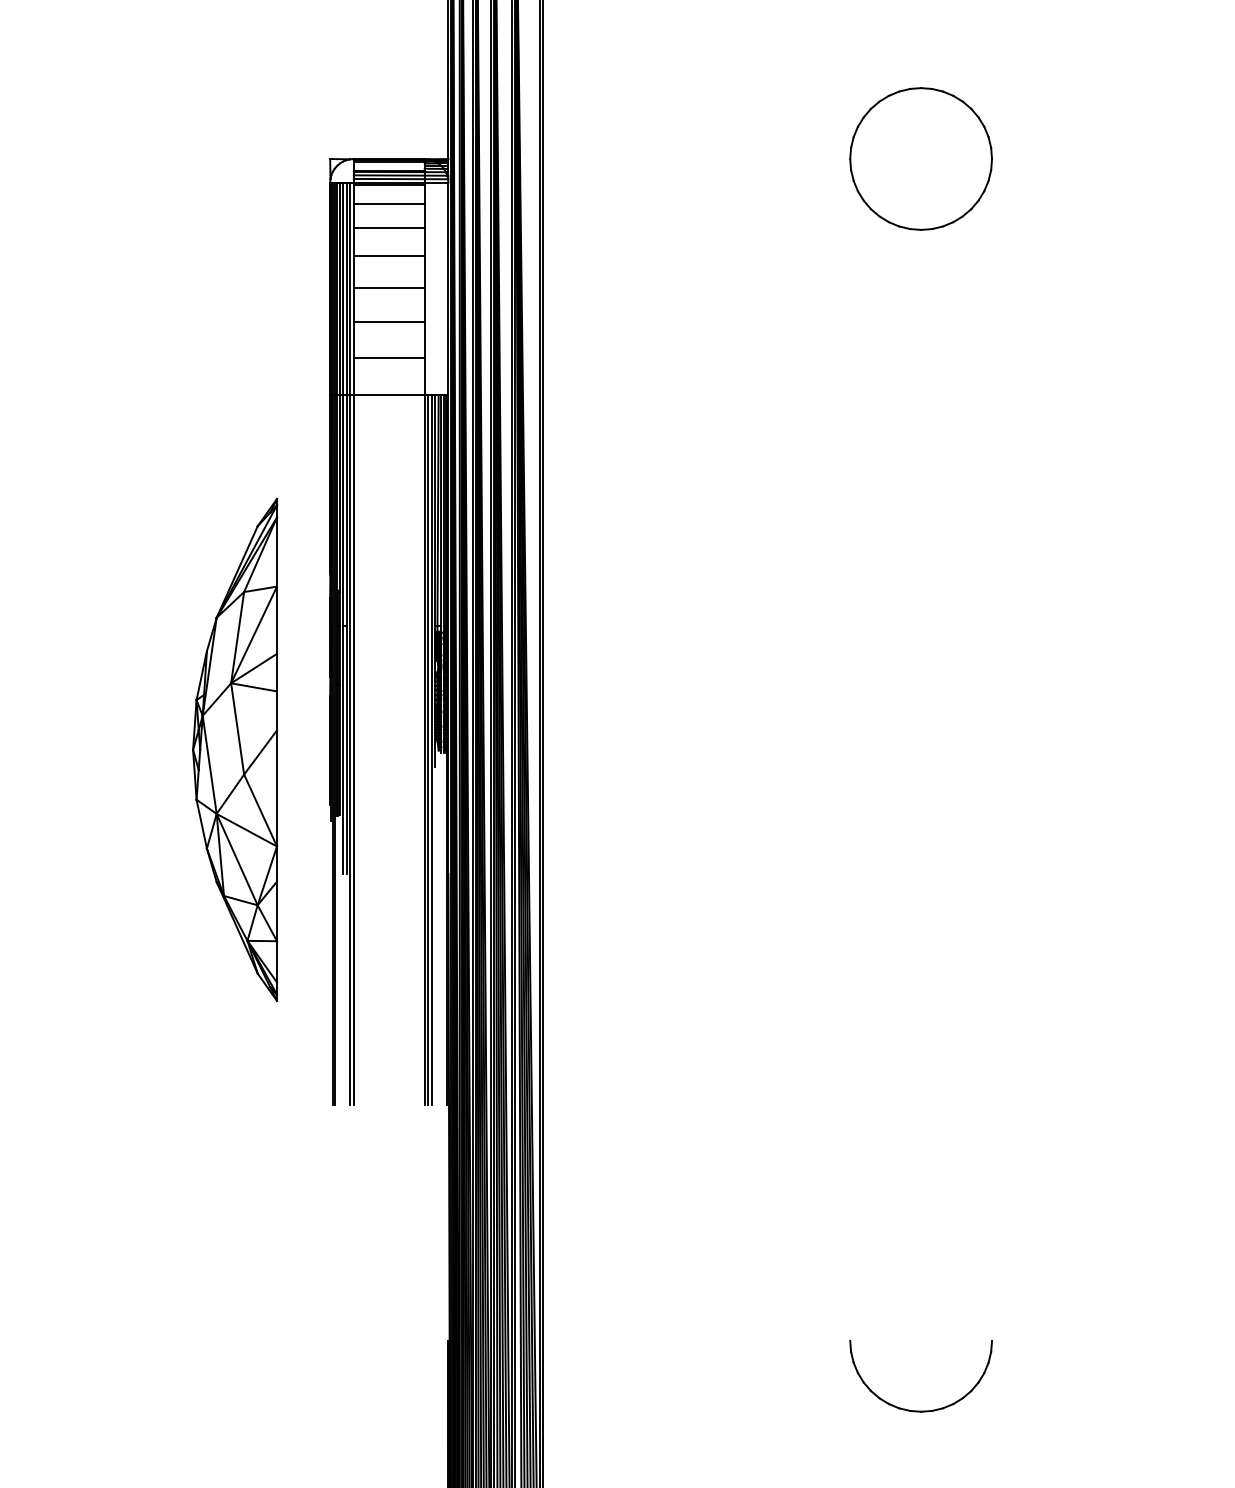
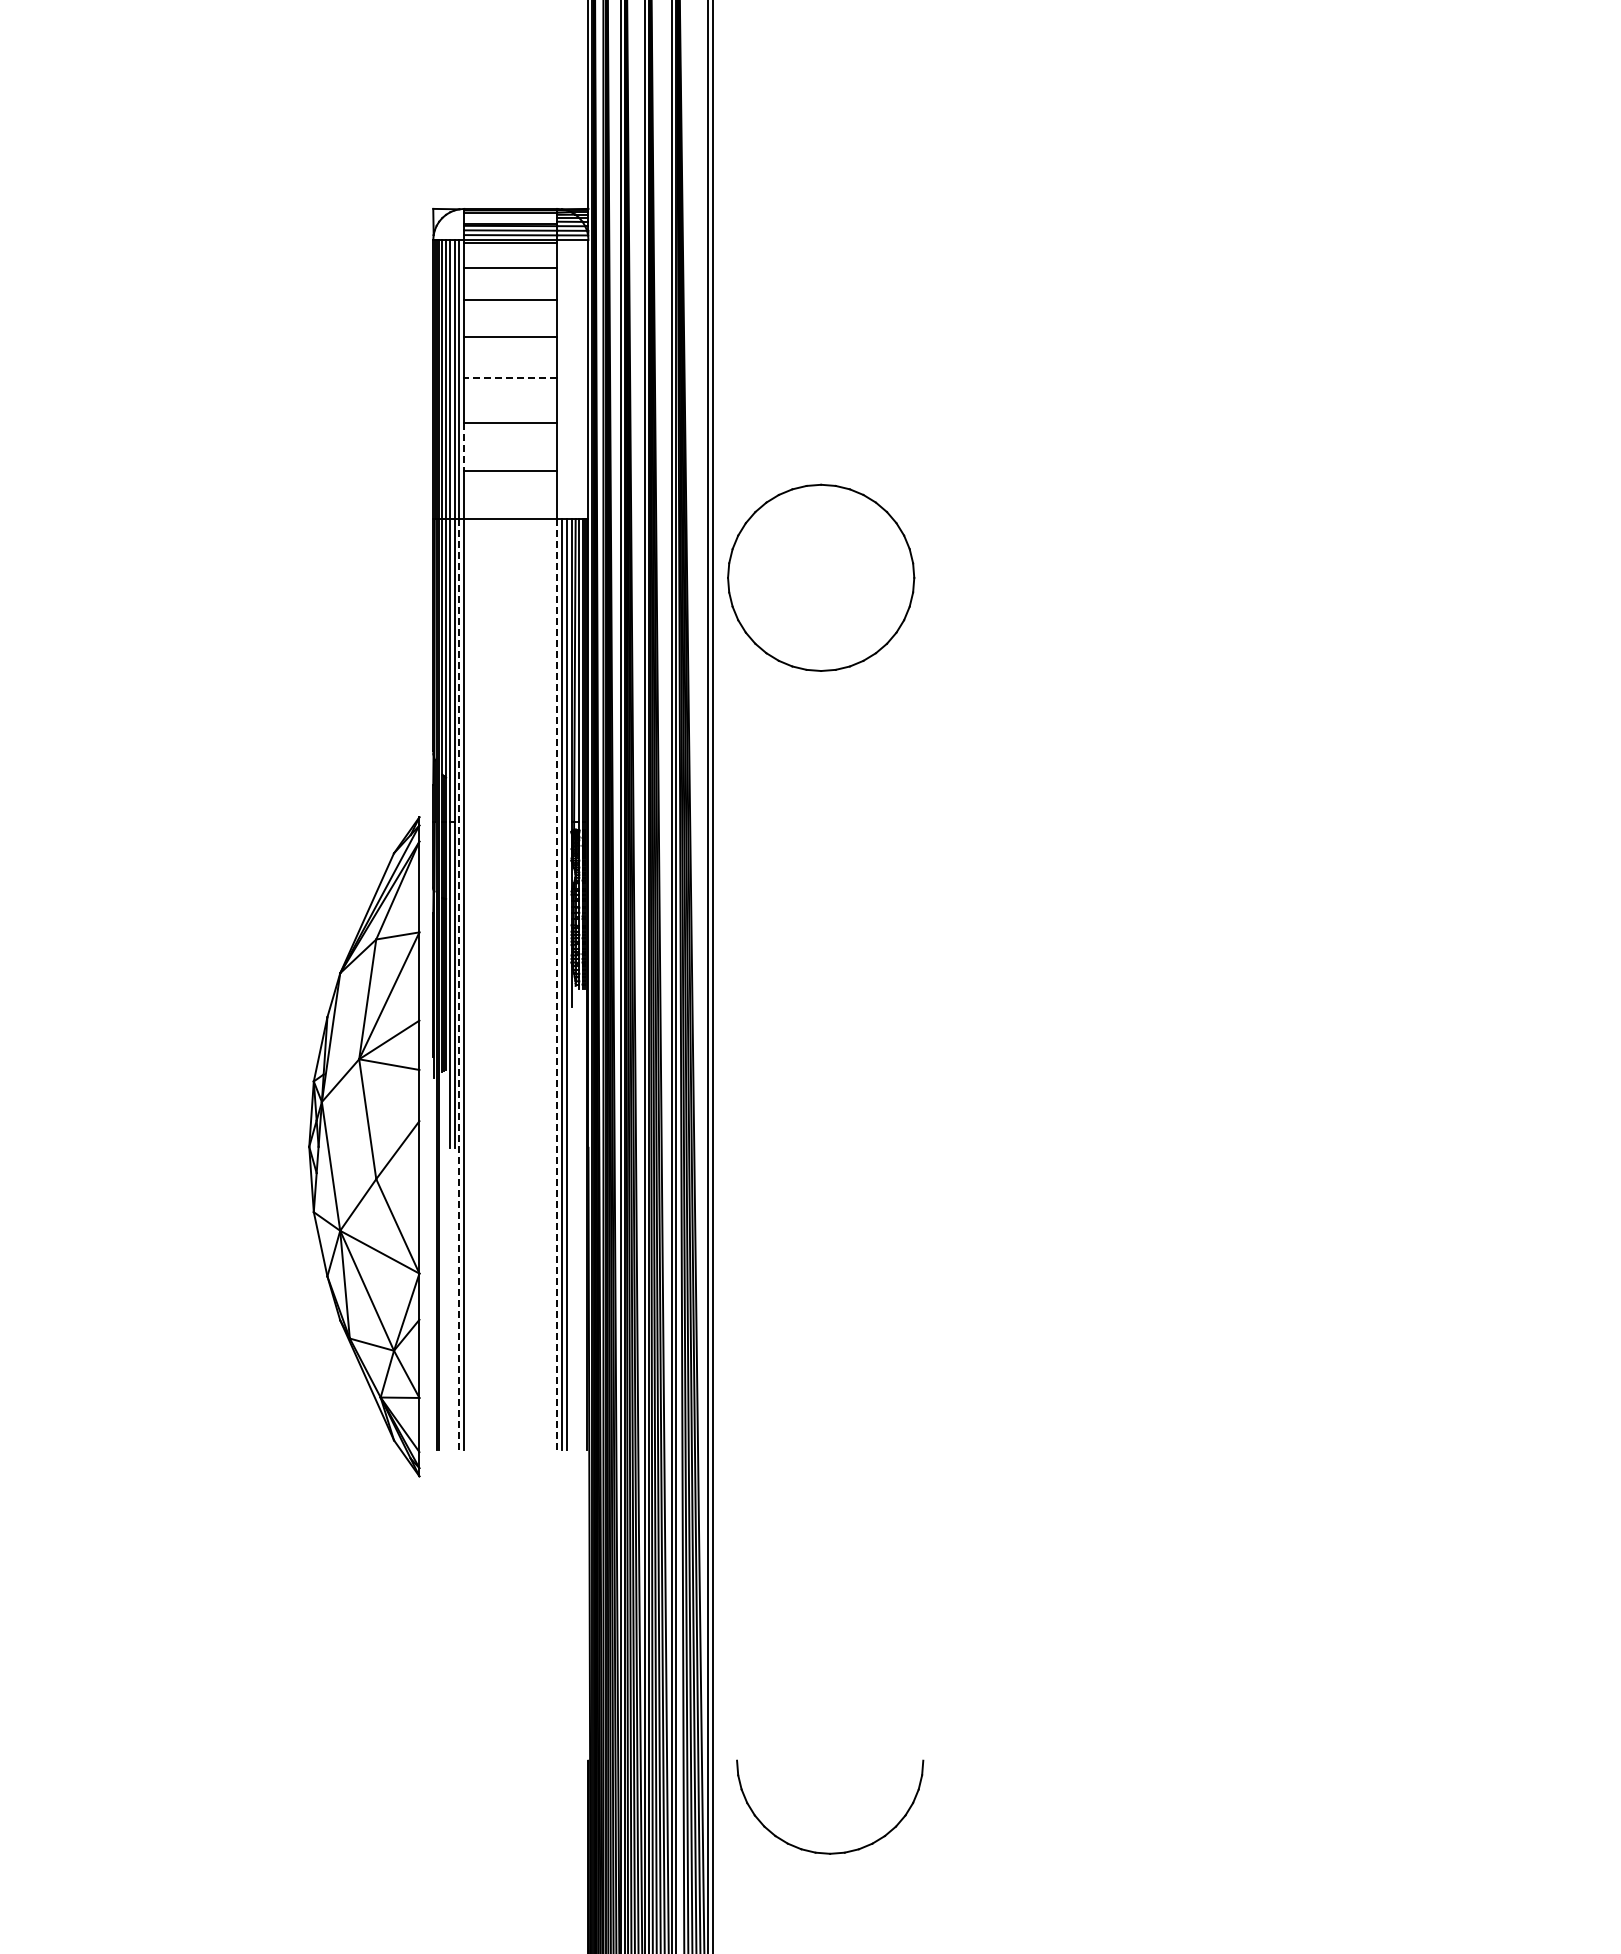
part: (921, 158) -> (821, 577), moved
line: (389, 288) -> (510, 378), solid -> dashed
line: (353, 340) -> (464, 447), solid -> dashed
part: (235, 749) -> (364, 1146), moved
line: (350, 749) -> (459, 984), solid -> dashed
line: (424, 749) -> (557, 984), solid -> dashed
part: (921, 1410) -> (830, 1852), moved

